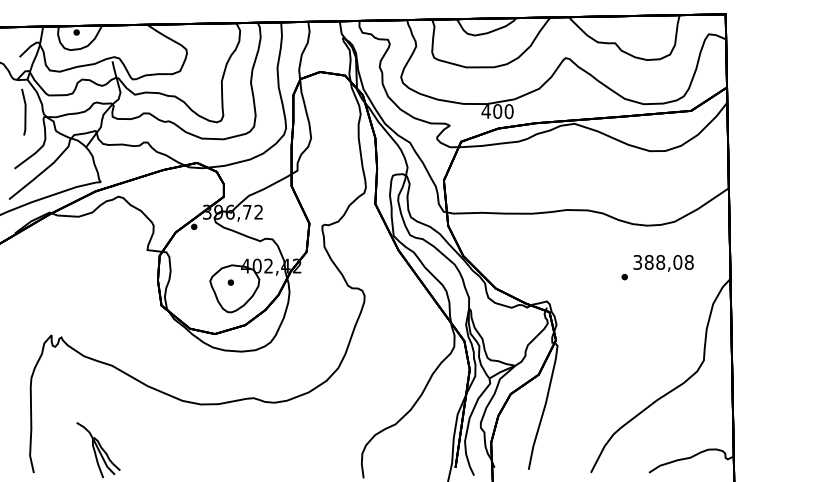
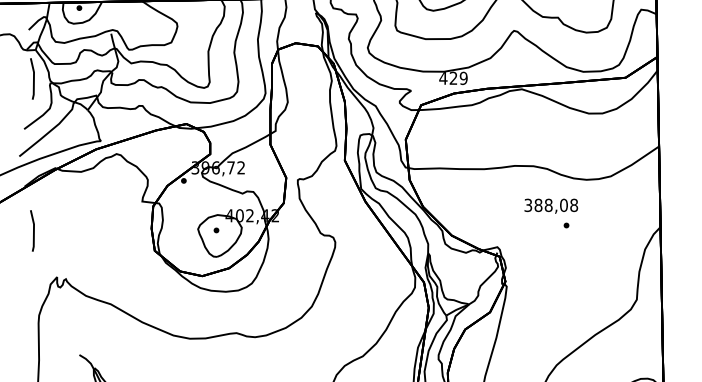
text: (503, 111) -> (458, 78), 400 -> 429
text: (663, 263) -> (551, 206), moved
line: (24, 282) -> (33, 230), added

